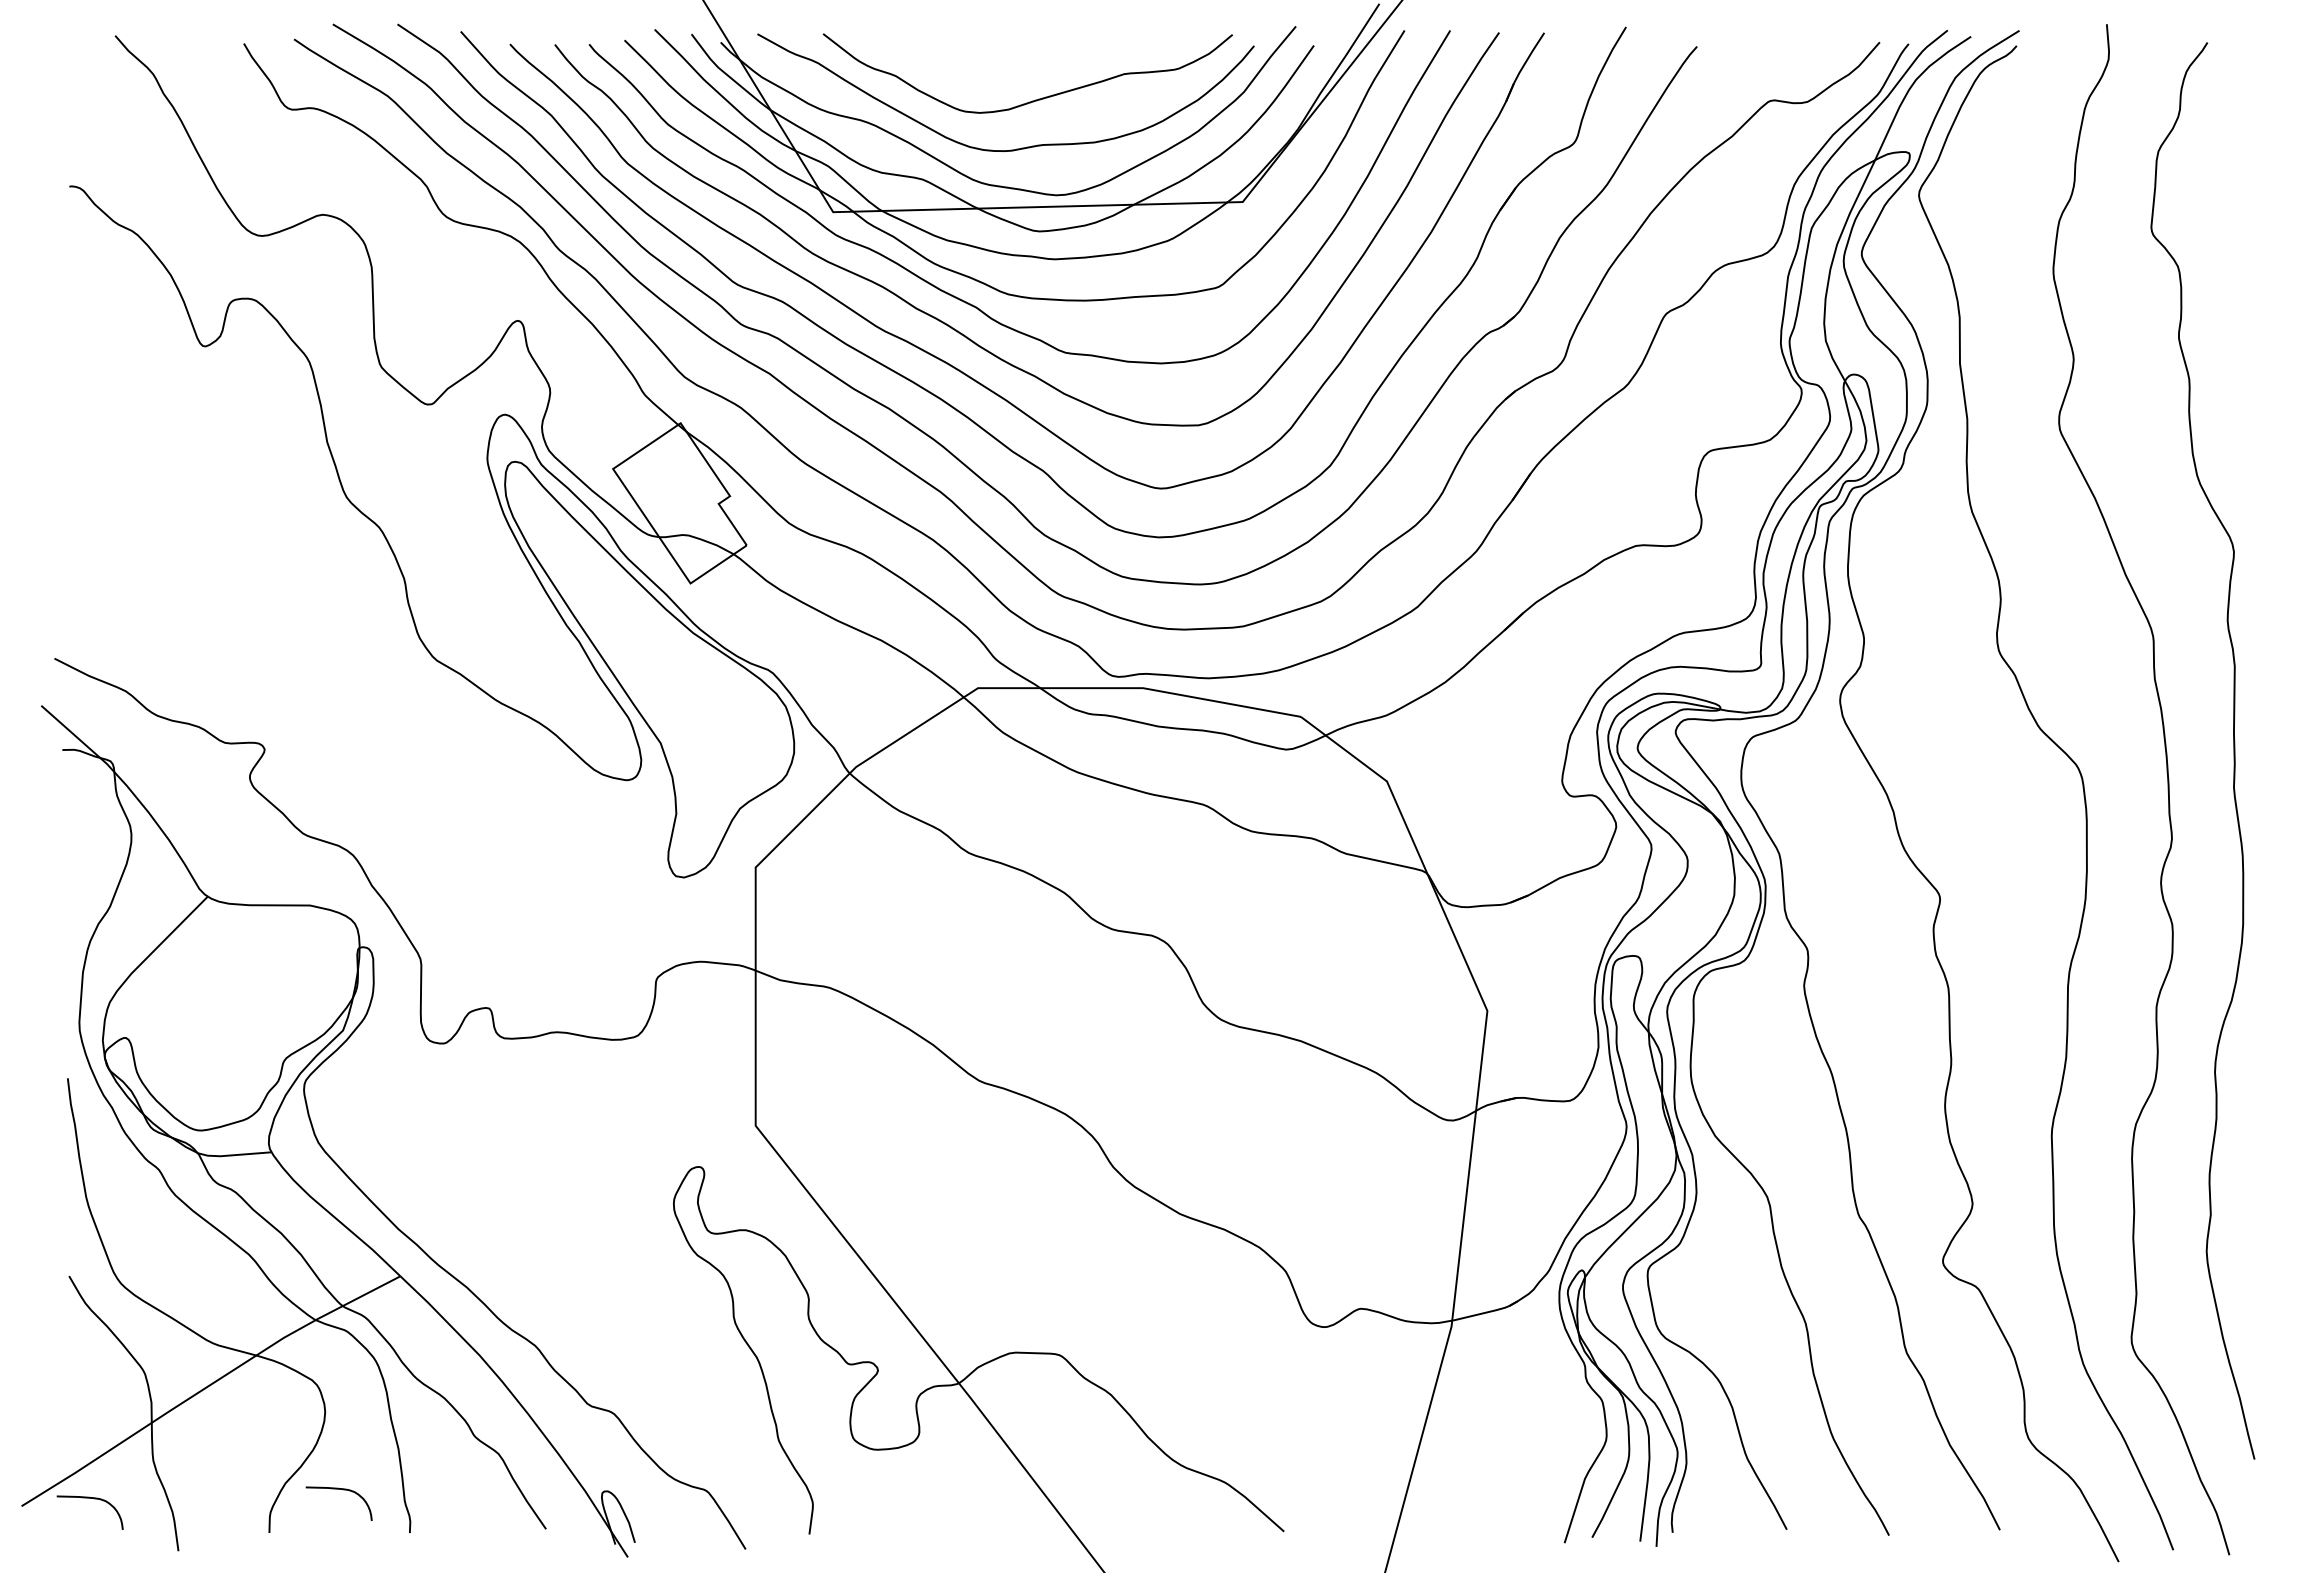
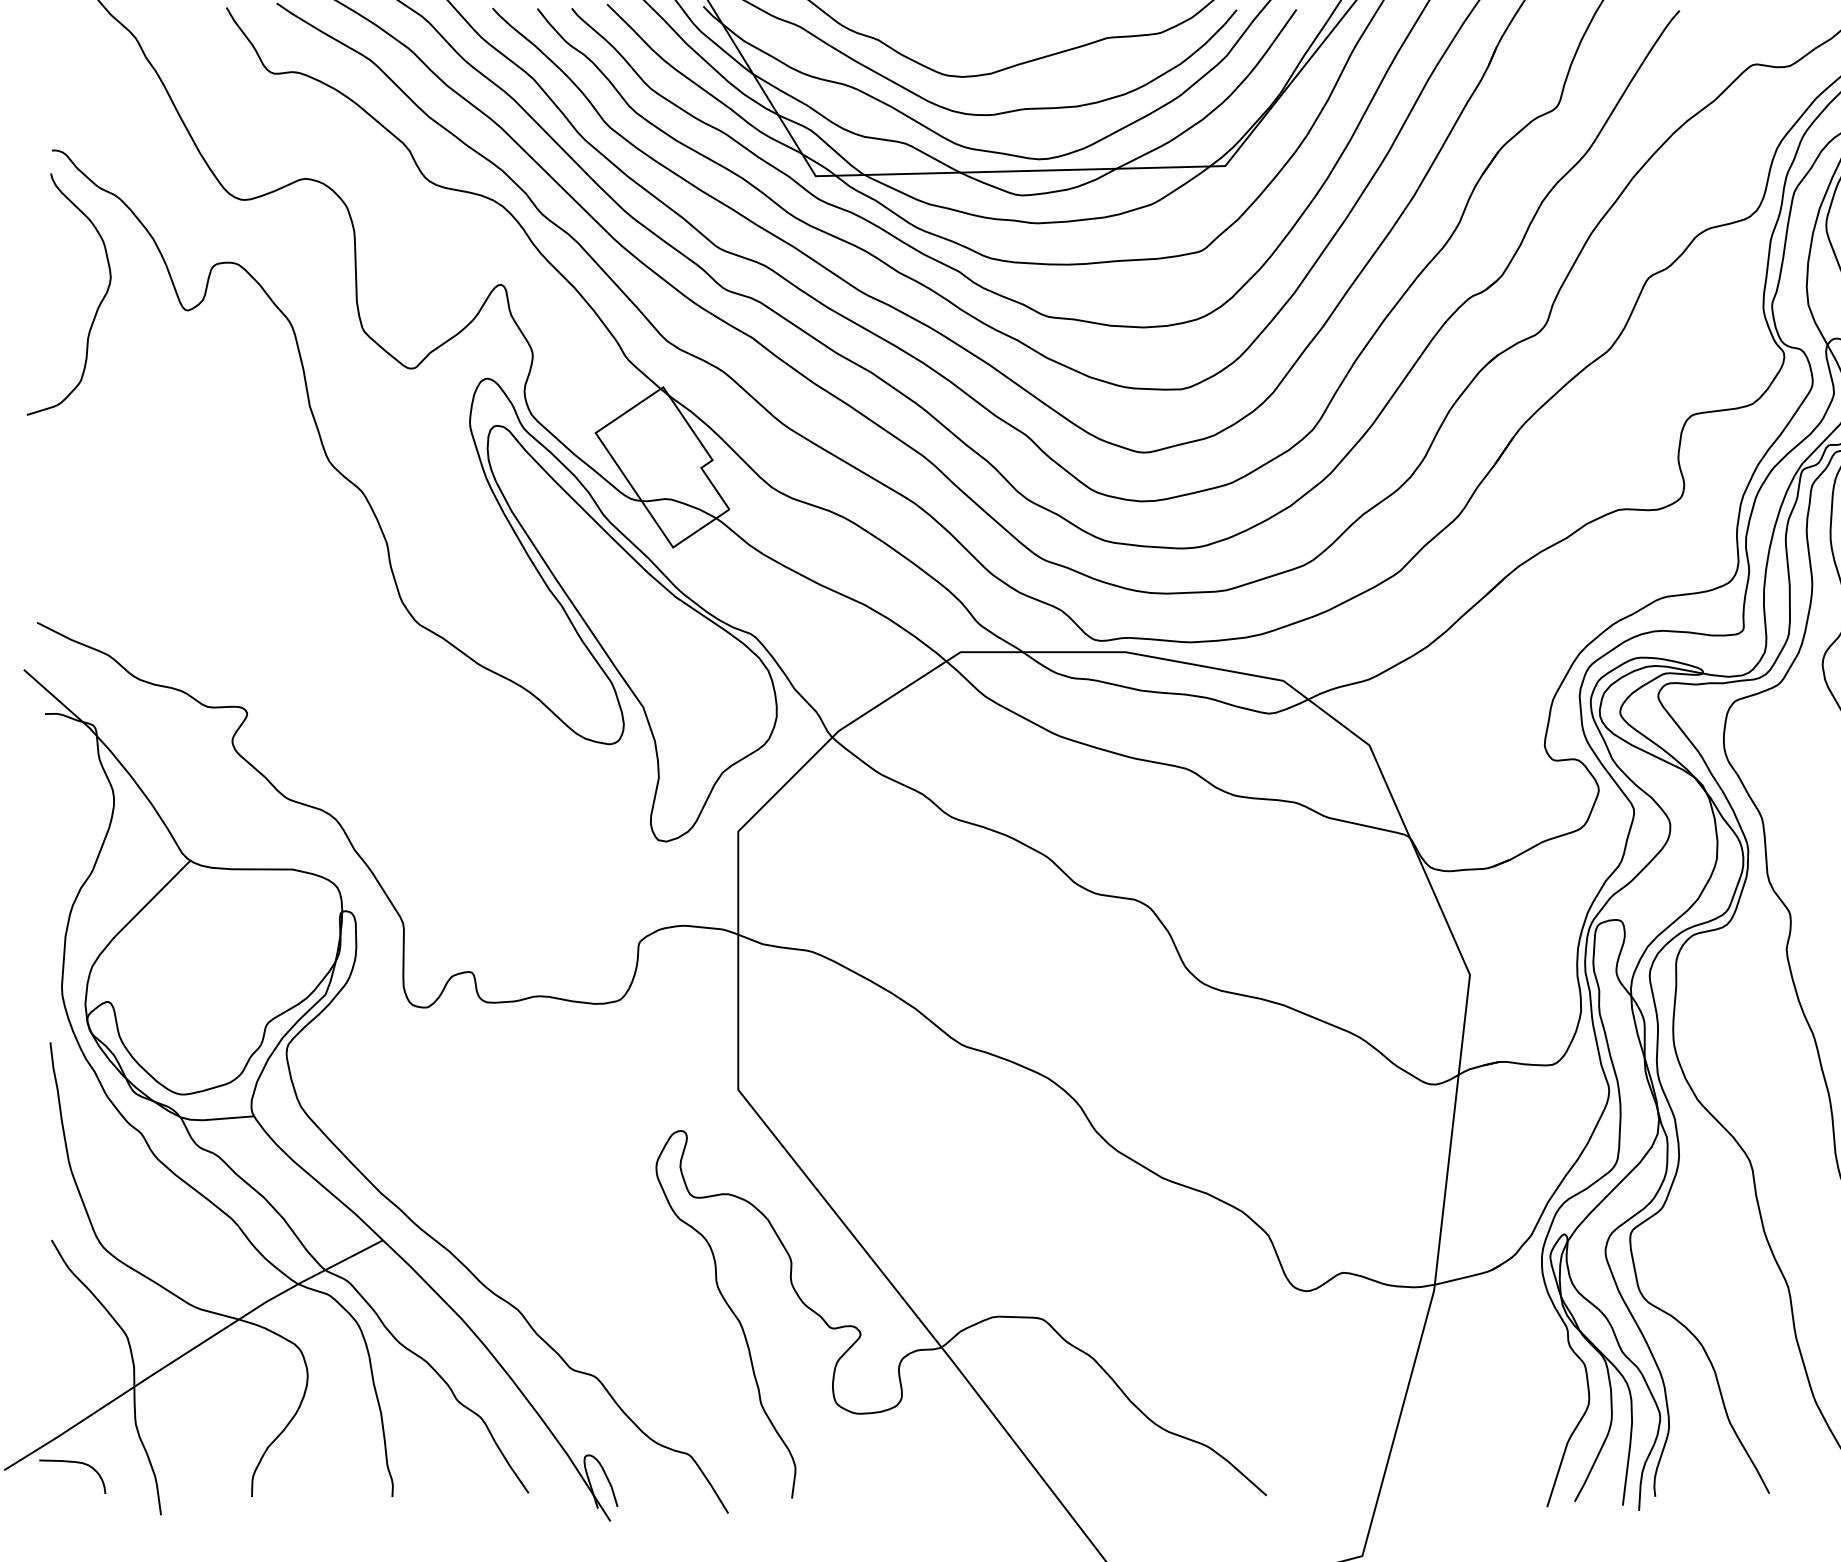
curve: (114, 344) -> (97, 308), added
curve: (343, 1490) -> (326, 1454), removed

